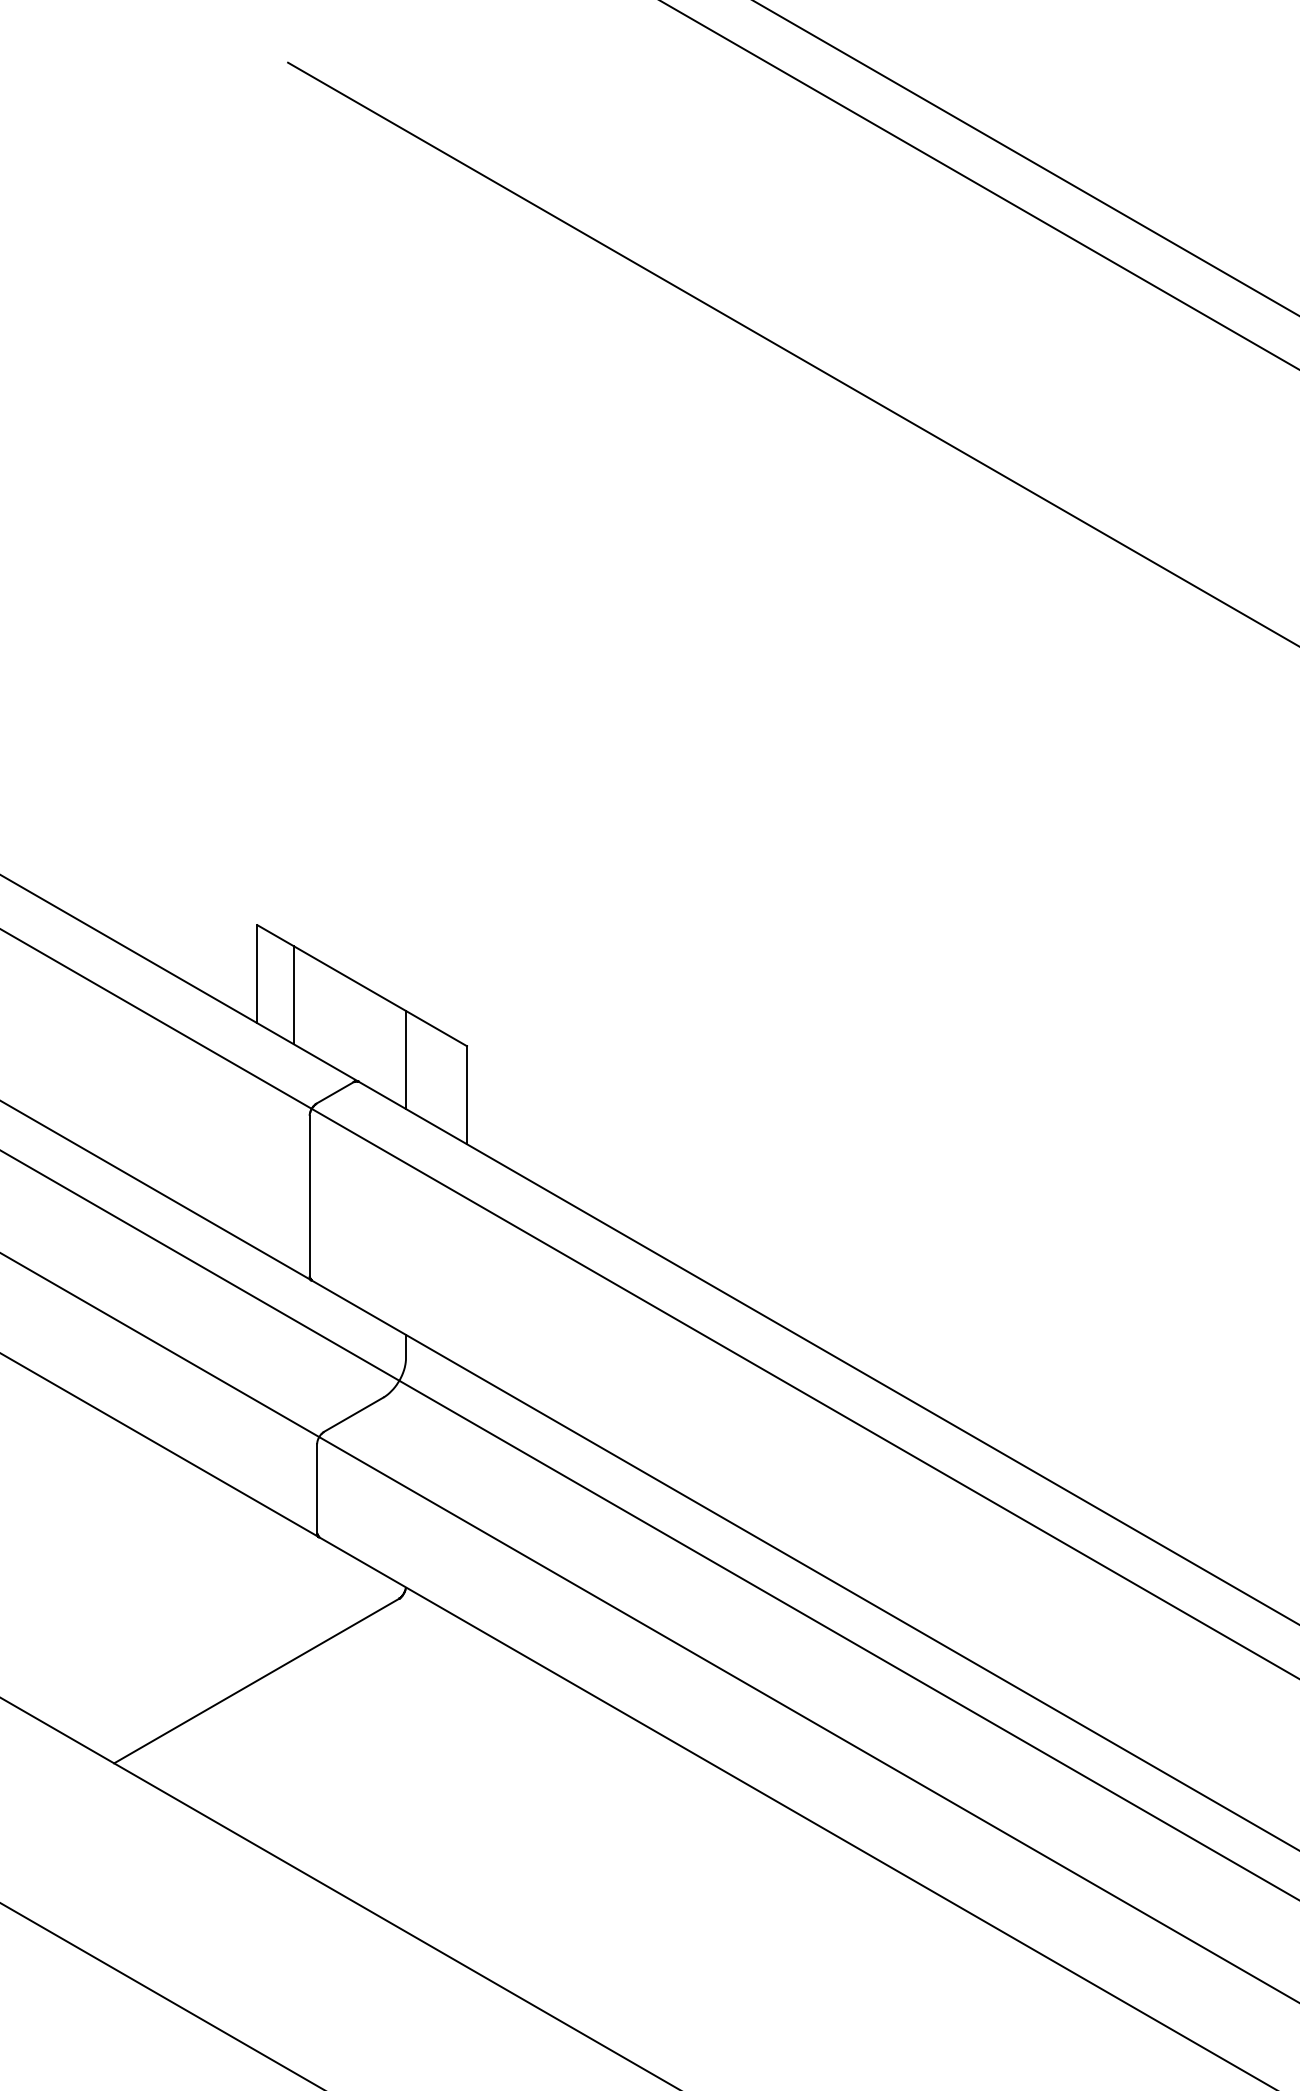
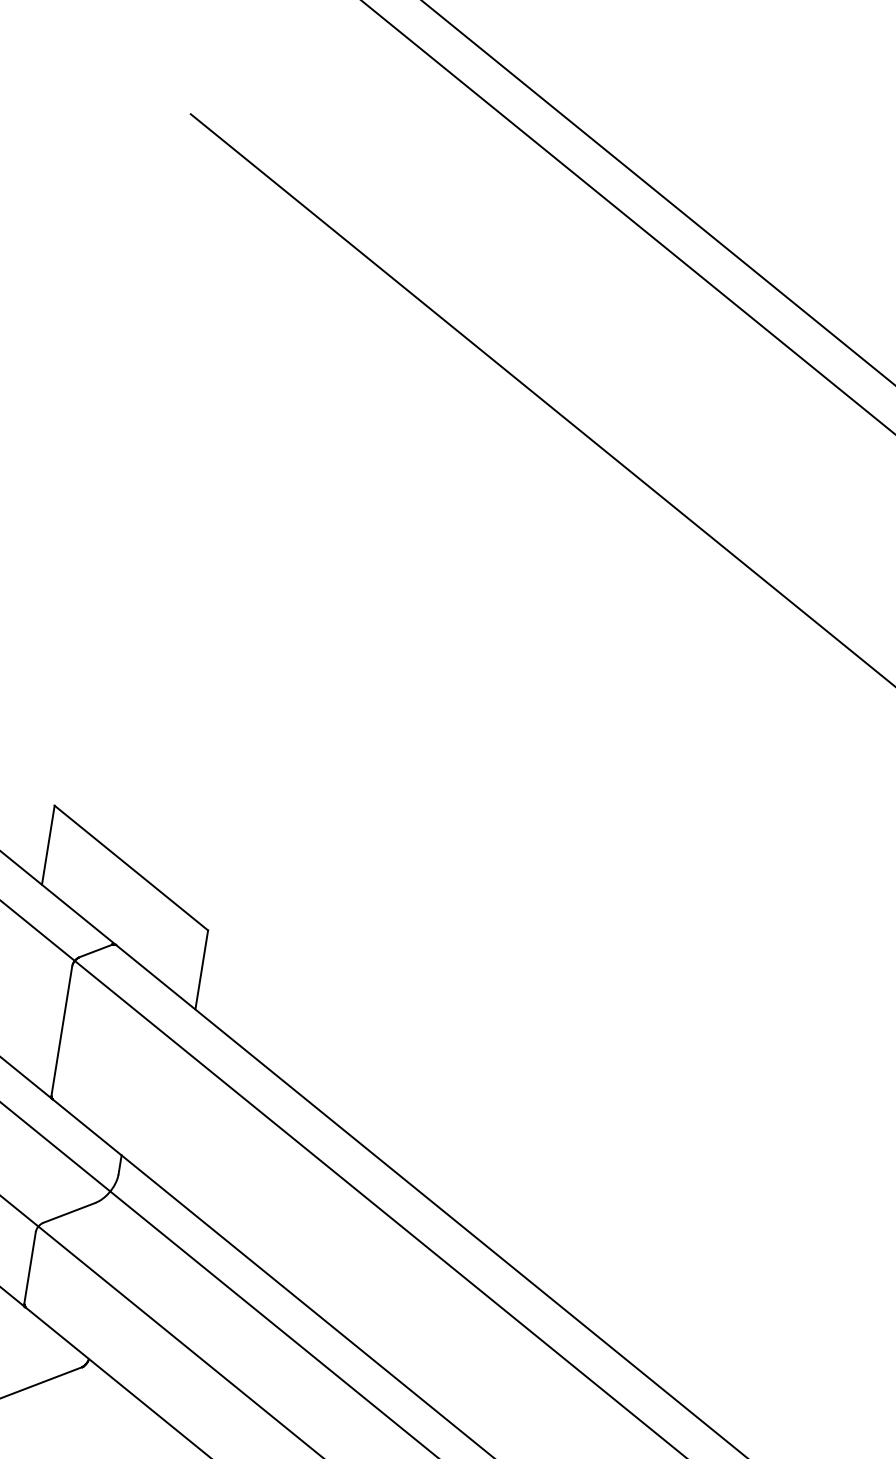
line: (294, 995) -> (75, 867), removed
line: (406, 1059) -> (157, 933), removed

